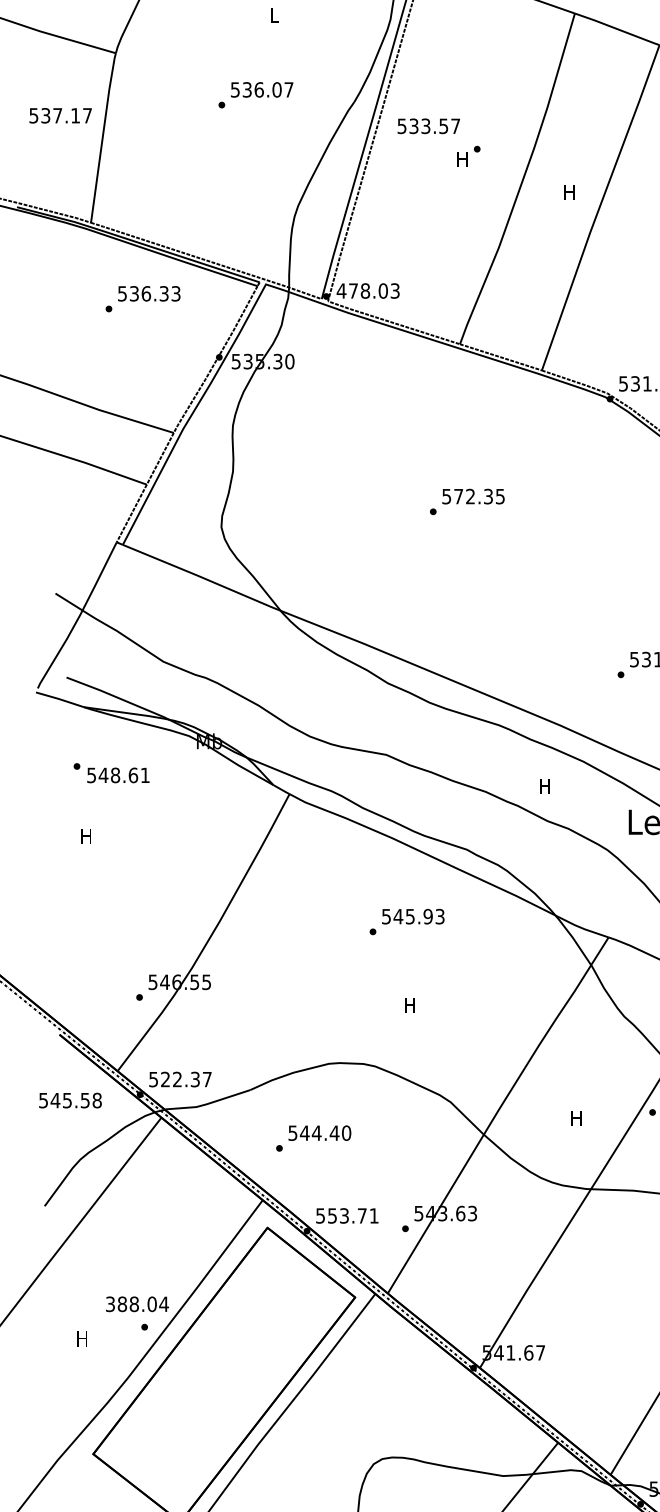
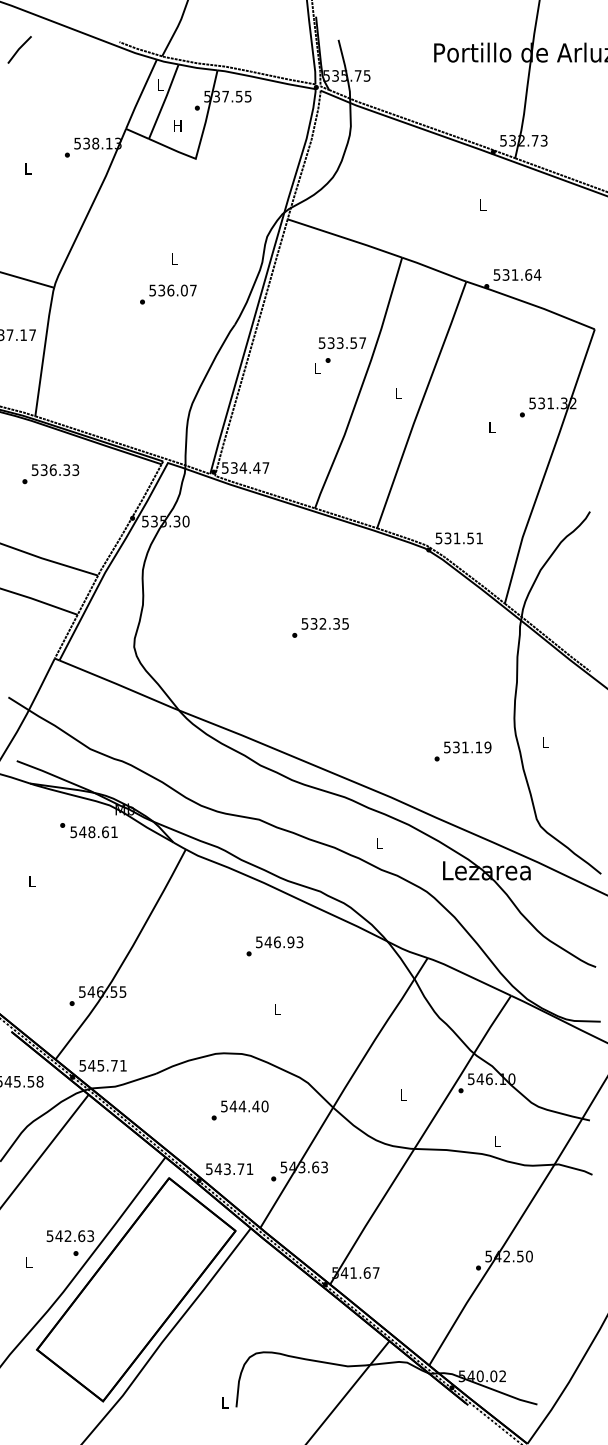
text: (256, 95) -> (168, 294), moved
text: (427, 126) -> (341, 343), moved
text: (461, 159) -> (316, 368), H -> L
text: (568, 192) -> (397, 393), H -> L
text: (368, 290) -> (245, 467), 478.03 -> 534.47
text: (142, 299) -> (50, 474), moved
text: (457, 496) -> (313, 623), 572.35 -> 532.35
text: (111, 773) -> (88, 830), moved
text: (543, 786) -> (378, 843), H -> L
text: (85, 836) -> (31, 881), H -> L
text: (410, 916) -> (277, 942), 545.93 -> 546.93
text: (409, 1005) -> (276, 1009), H -> L
text: (186, 1079) -> (107, 1065), 522.37 -> 545.71
text: (575, 1117) -> (402, 1094), H -> L
text: (312, 1138) -> (239, 1110), moved
text: (332, 1216) -> (218, 1169), 553.71 -> 543.71
text: (137, 1304) -> (70, 1236), 388.04 -> 542.63
text: (82, 1339) -> (28, 1262), H -> L

